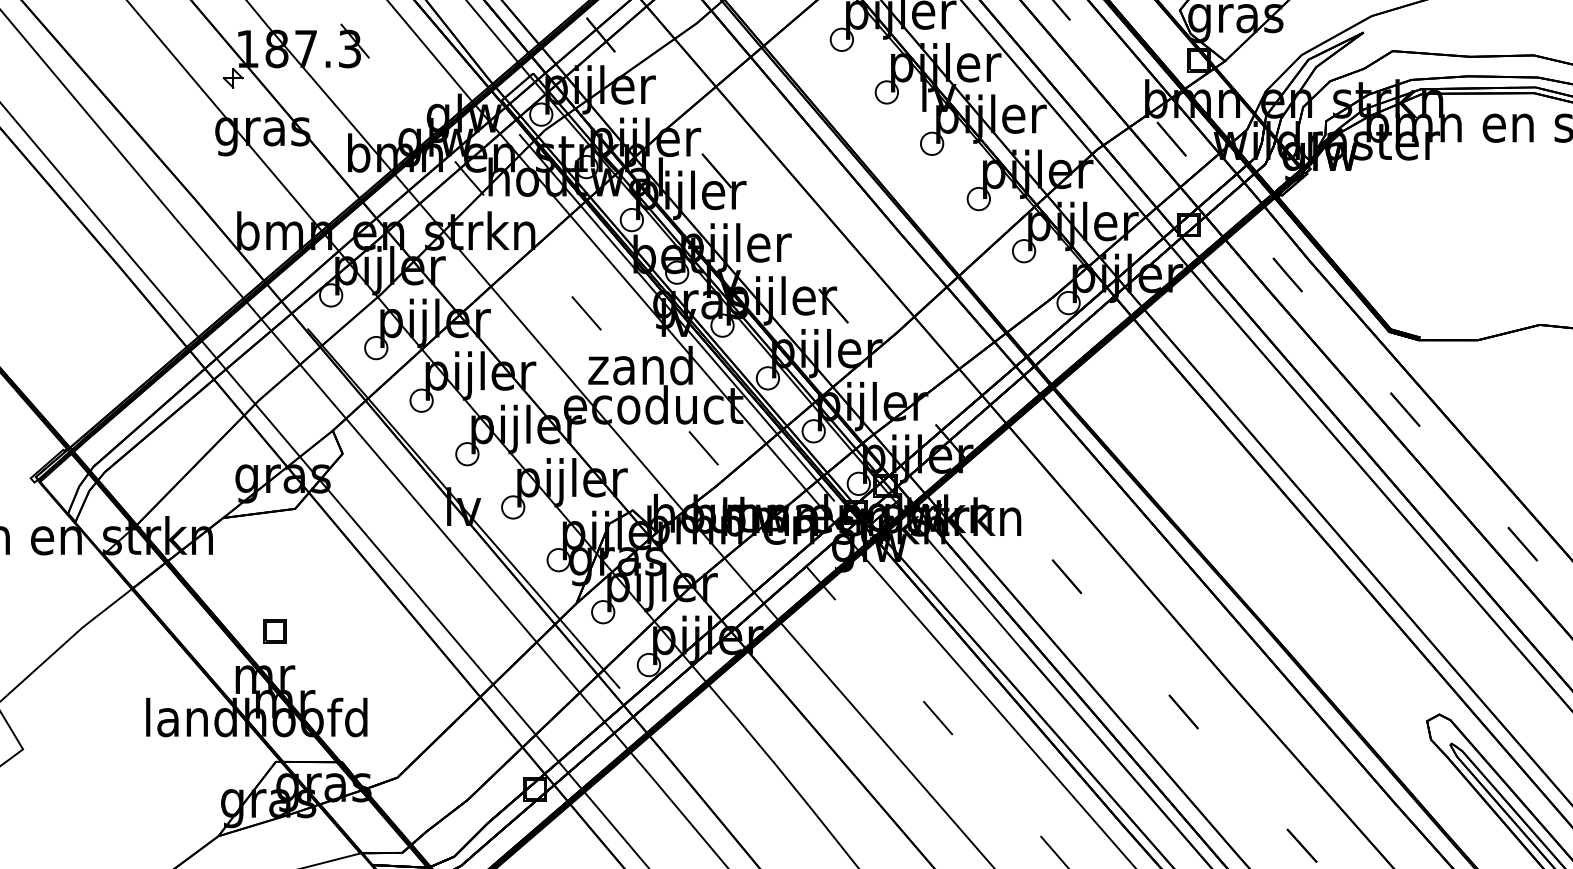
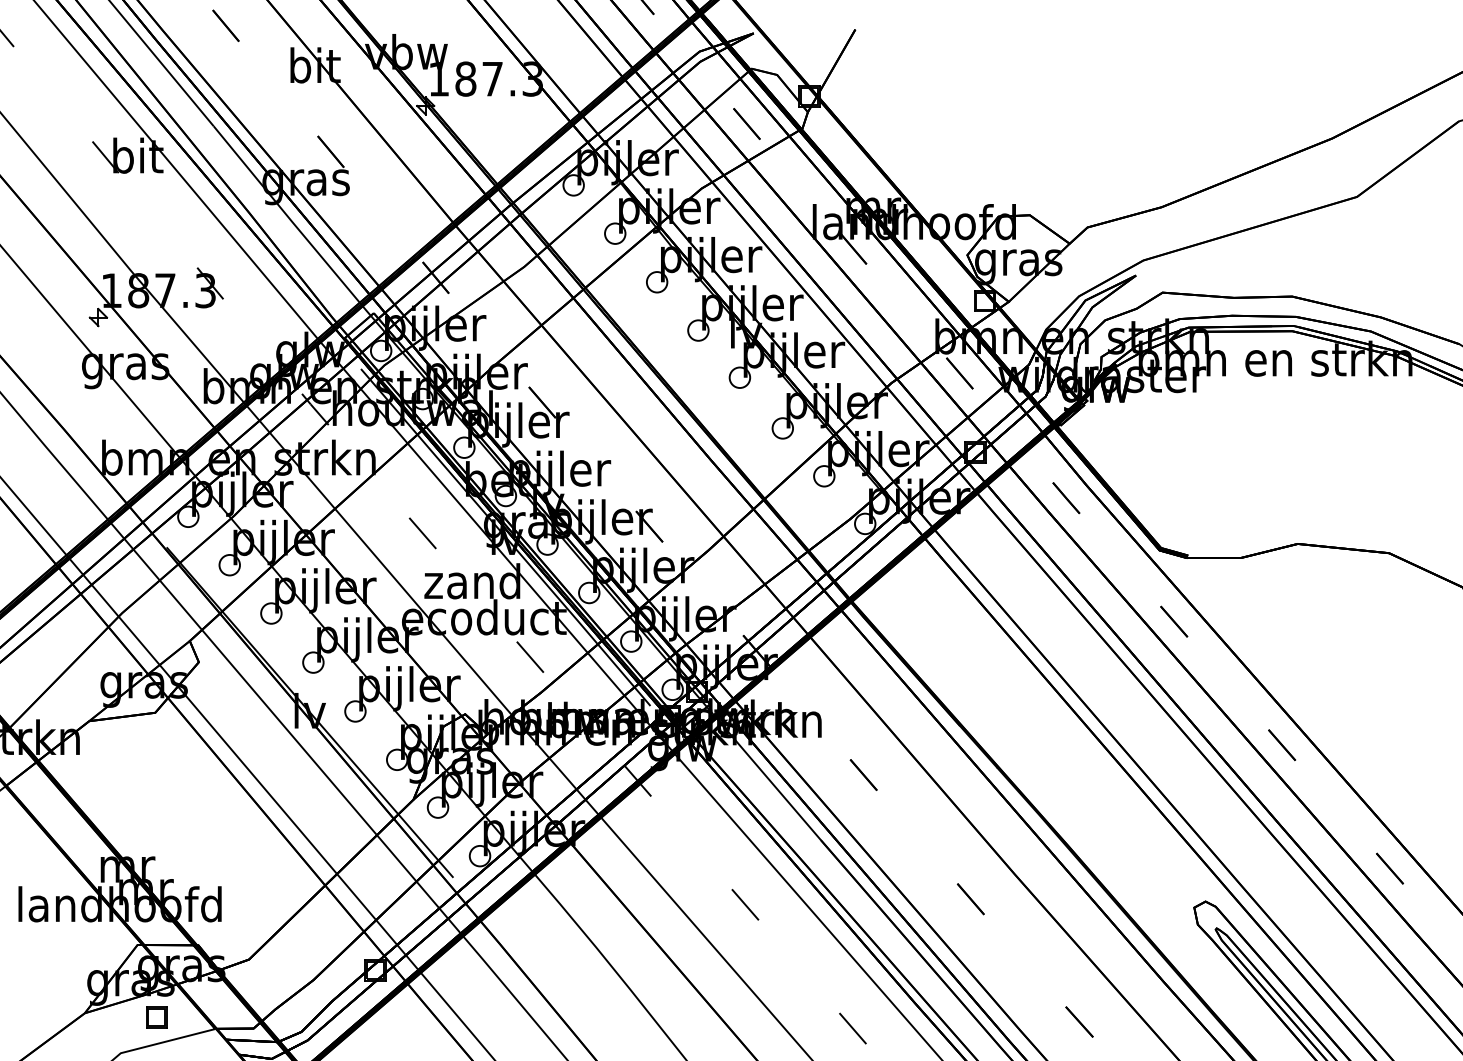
part: (274, 631) -> (156, 1017), moved

